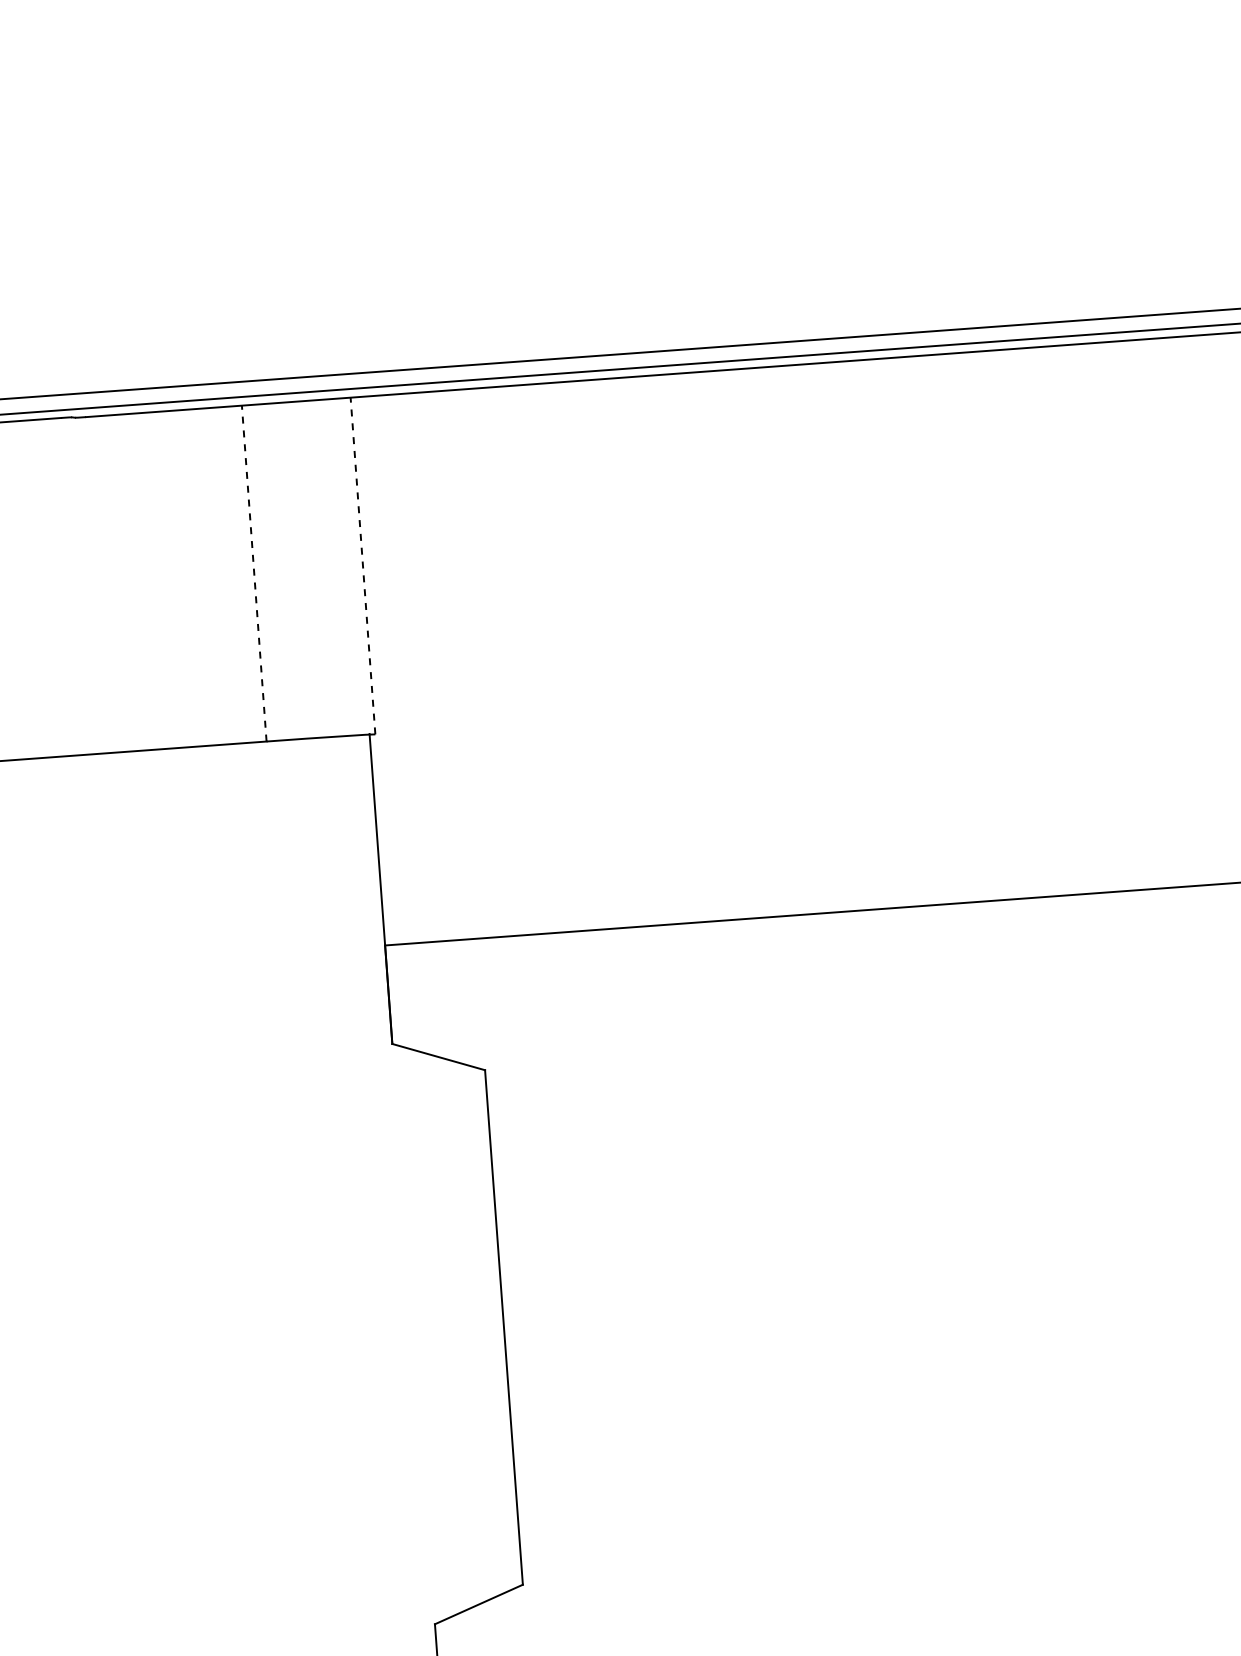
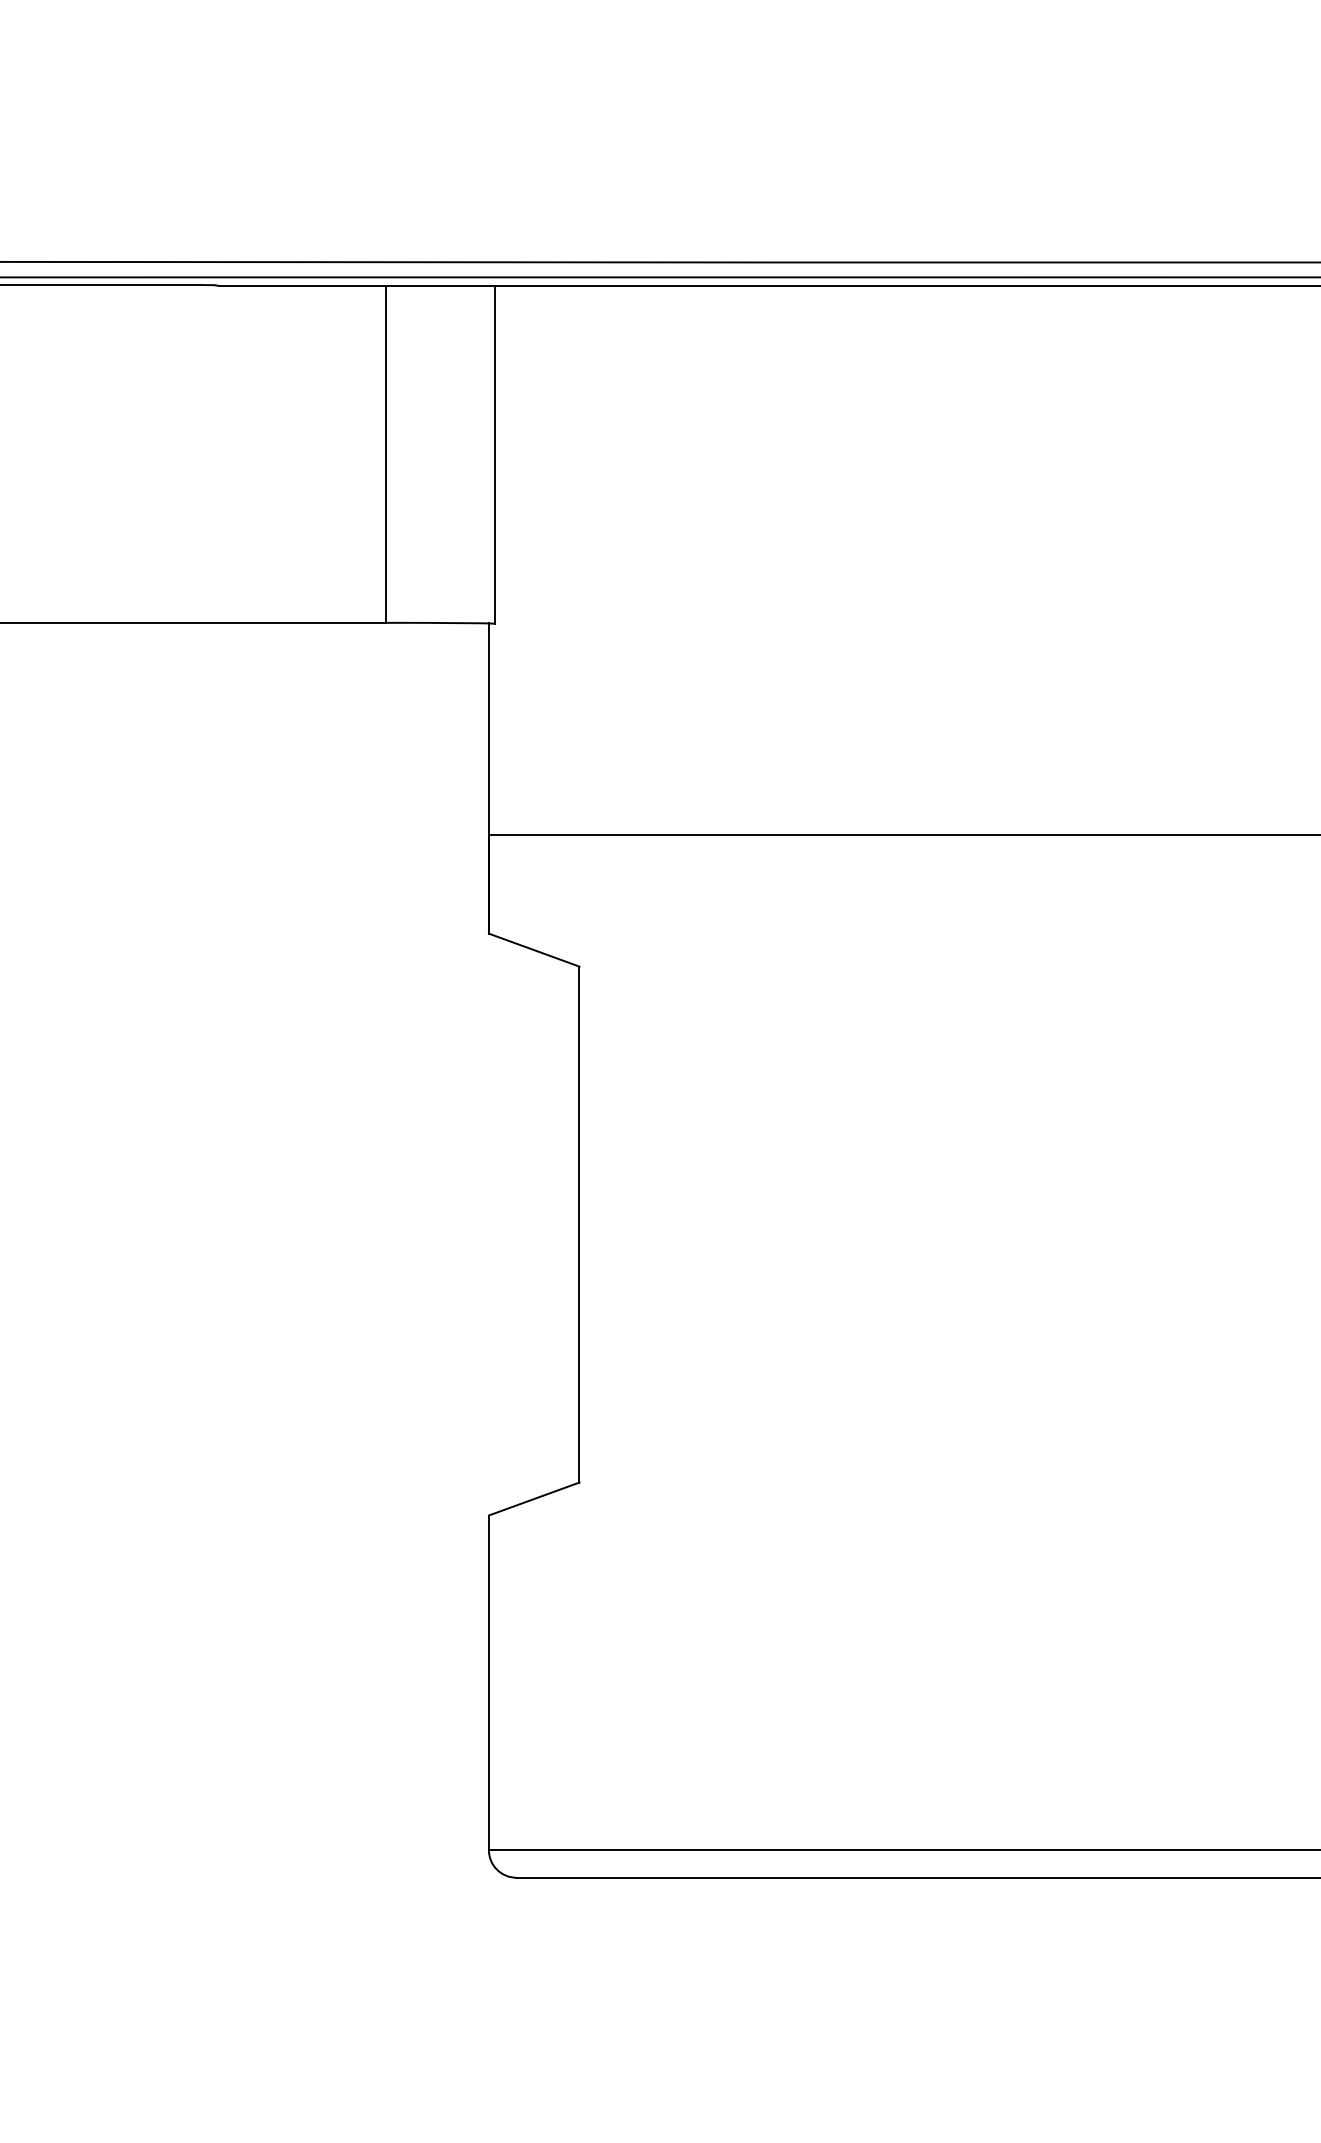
line: (362, 565) -> (494, 454), dashed -> solid
line: (254, 572) -> (385, 453), dashed -> solid

